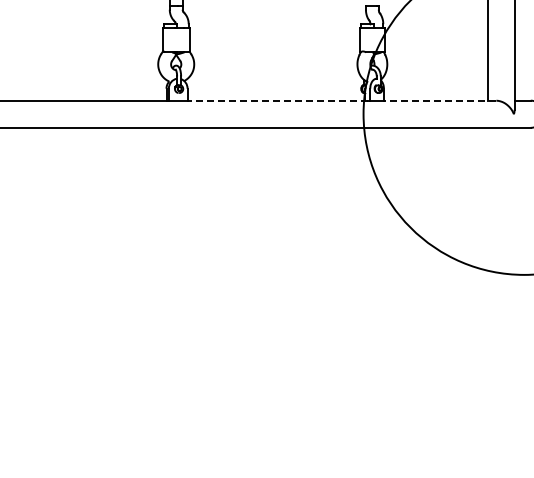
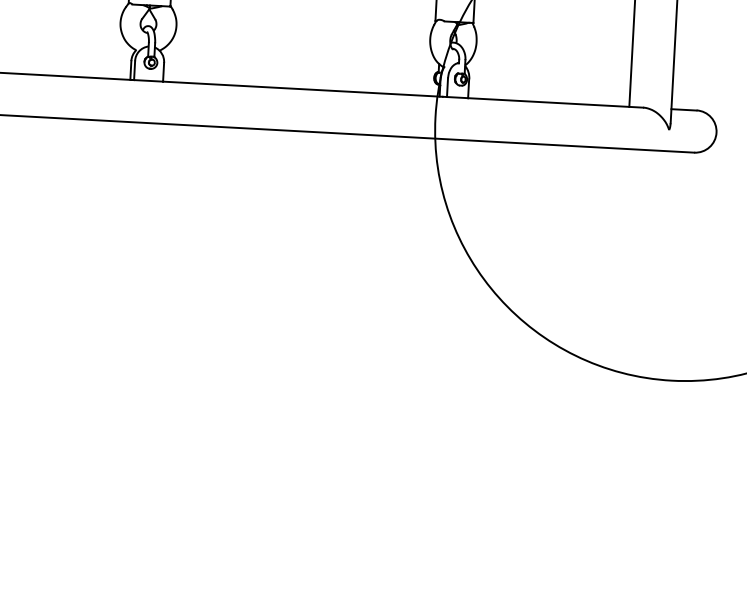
line: (277, 100) -> (302, 88), dashed -> solid
line: (439, 100) -> (554, 102), dashed -> solid

